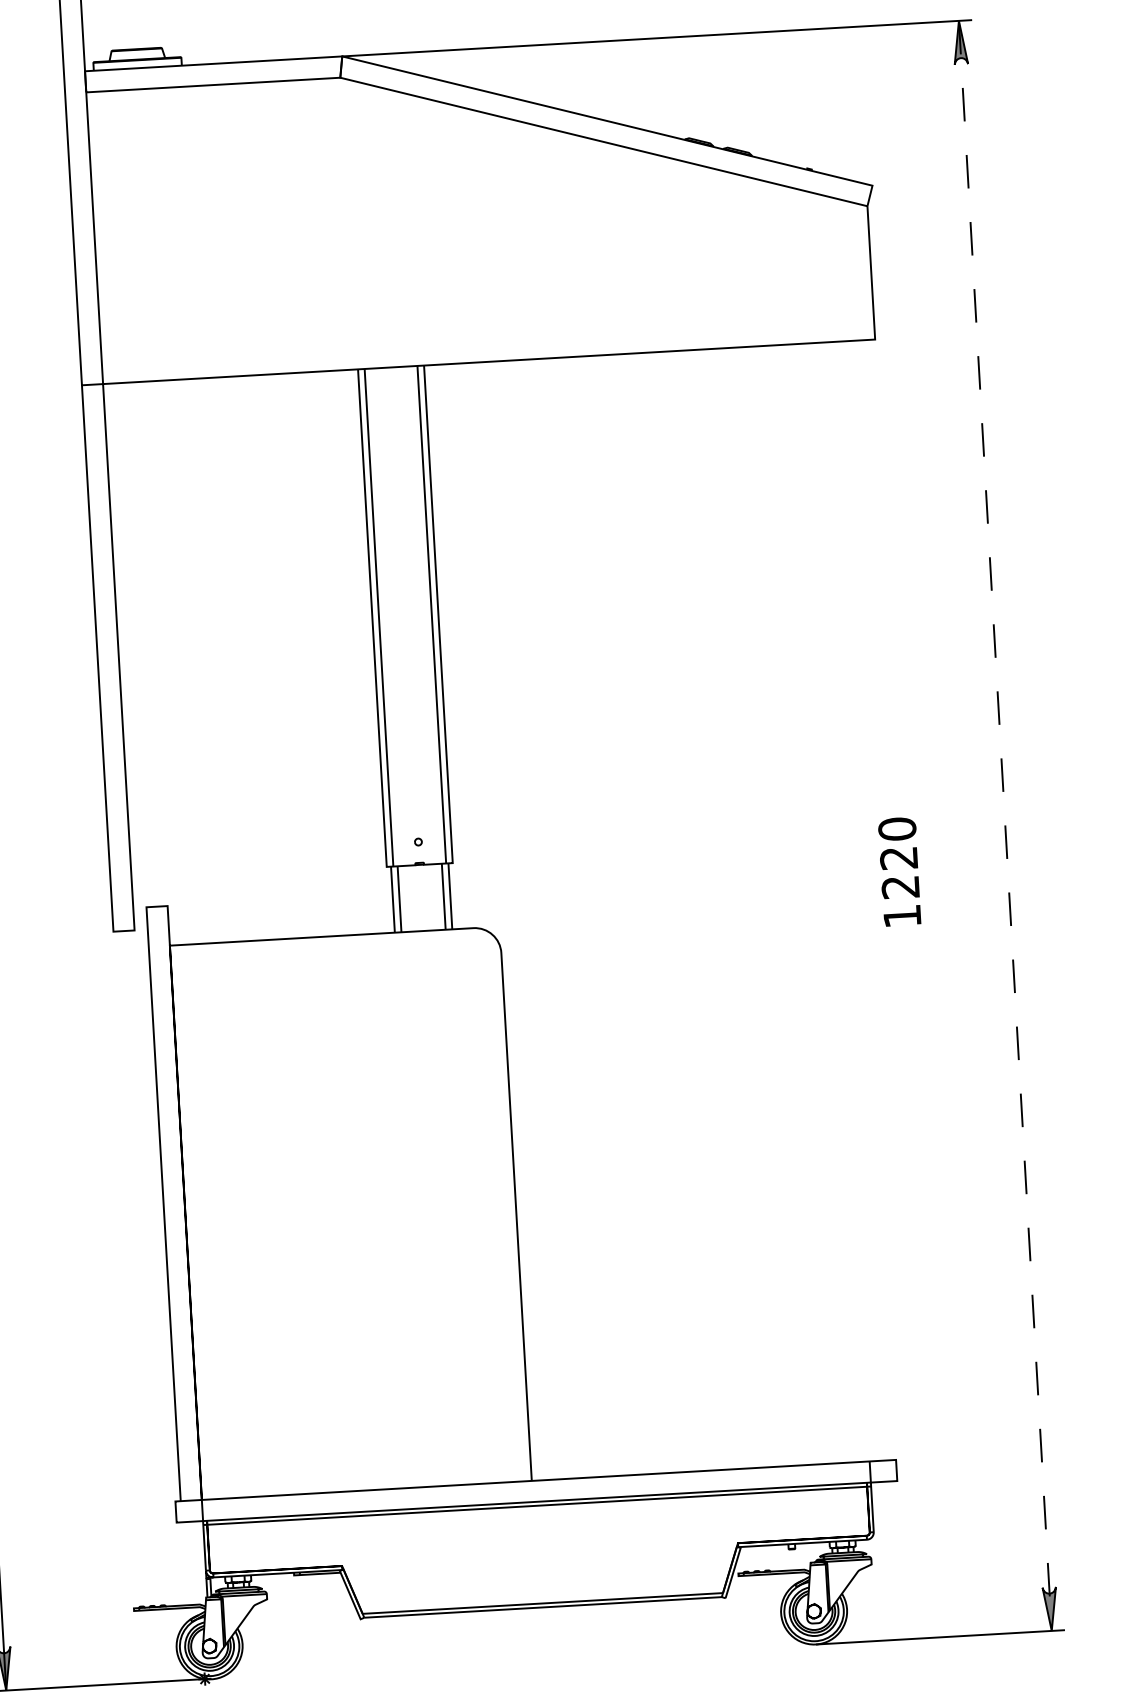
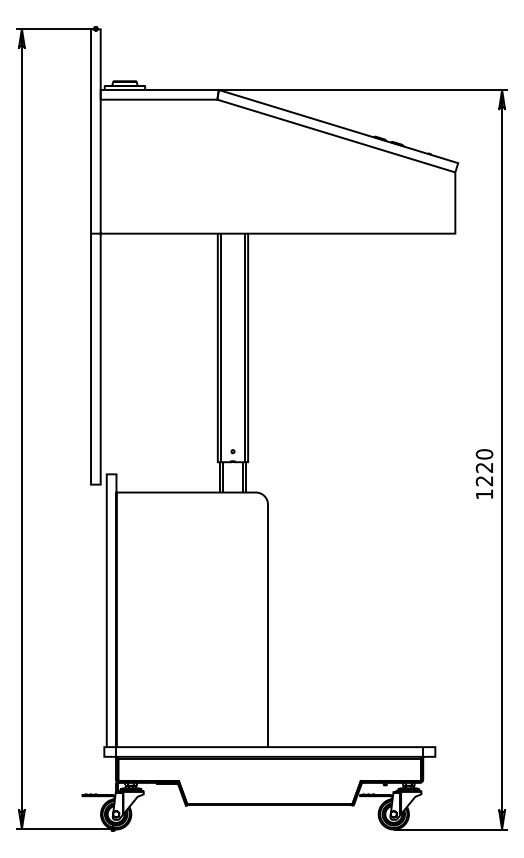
line: (1006, 825) -> (502, 459), dashed -> solid
text: (899, 870) -> (484, 473), moved

